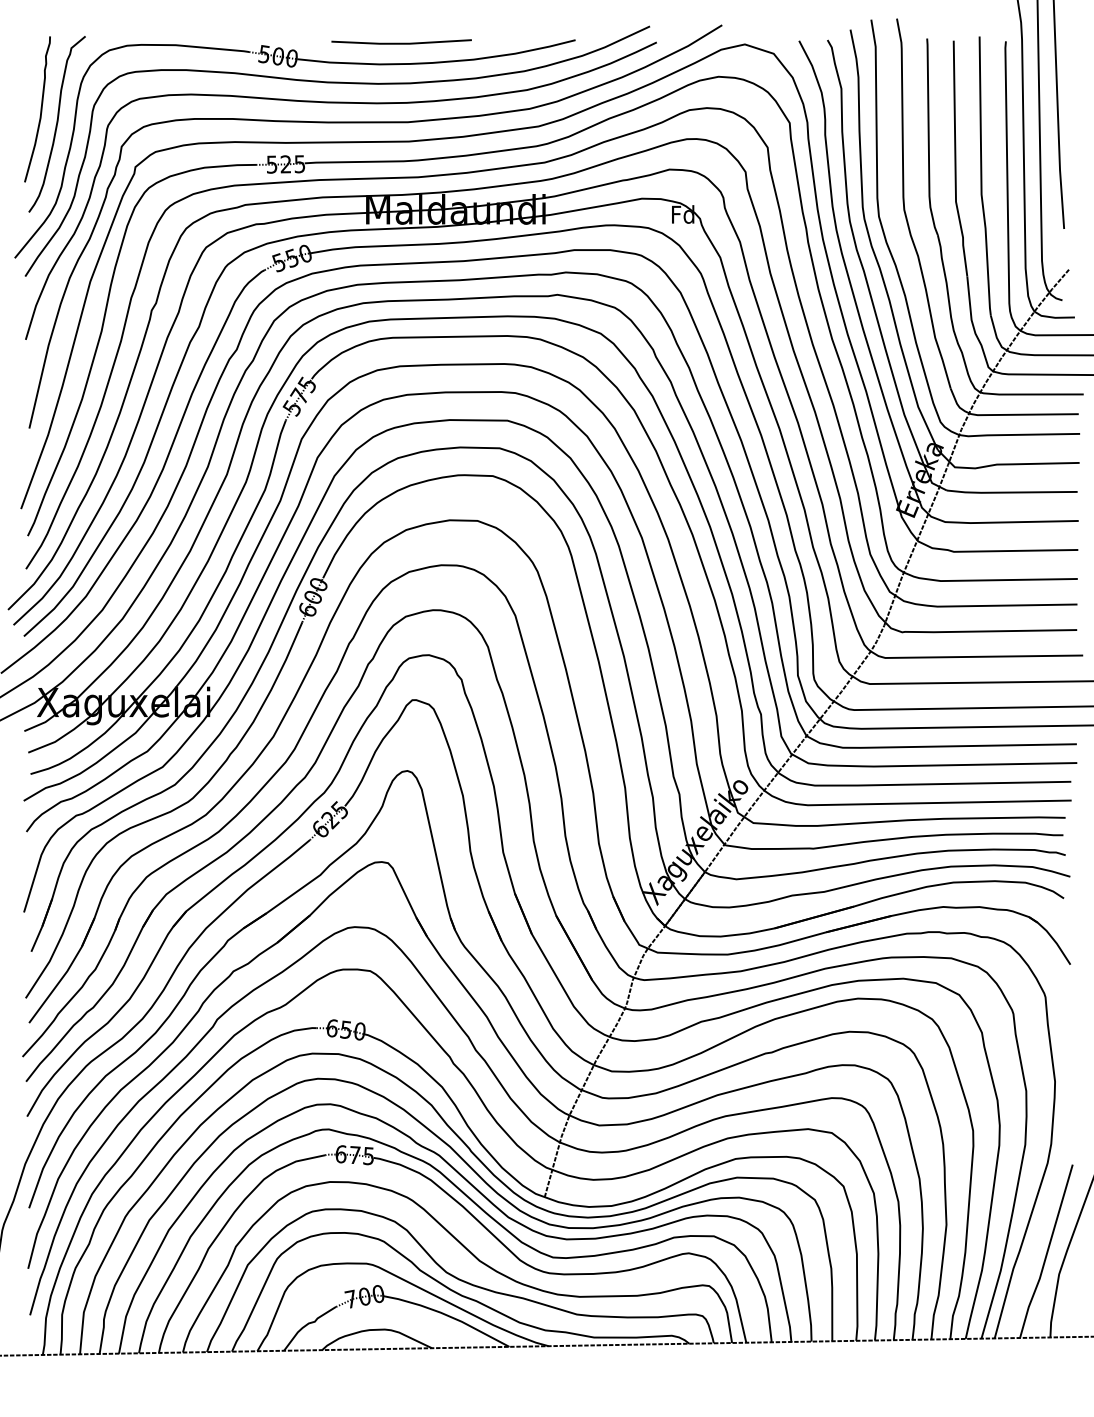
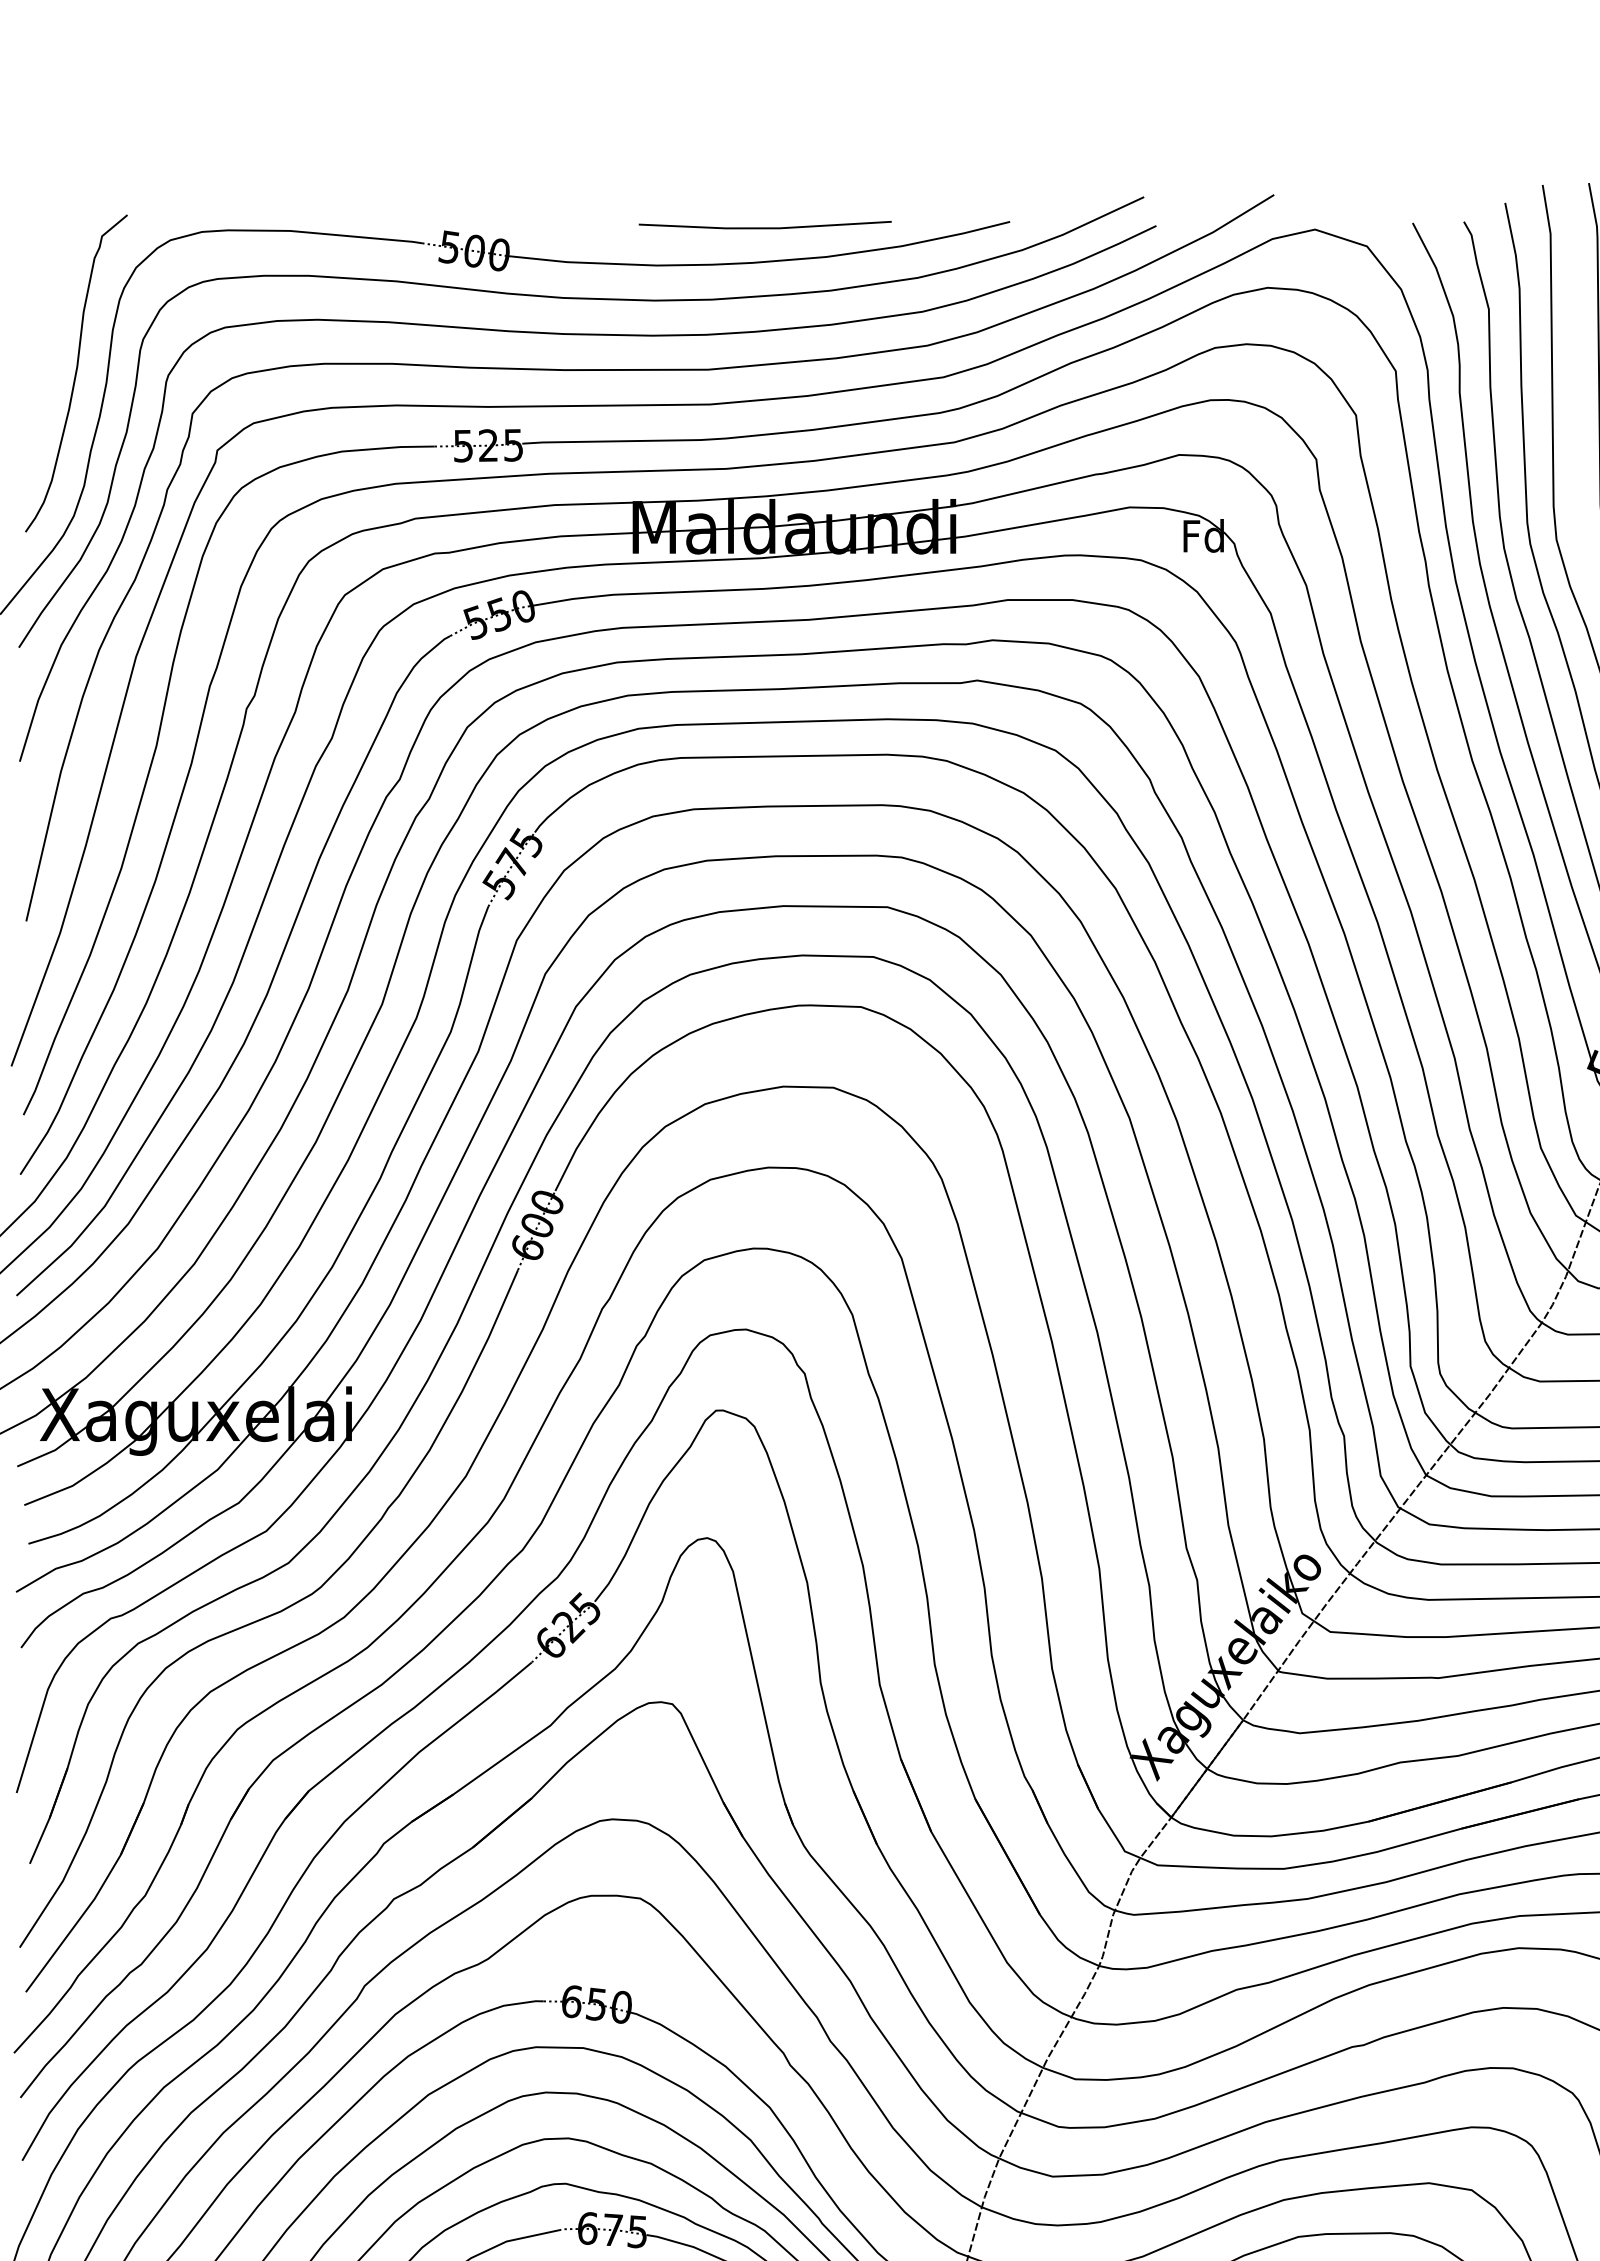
line: (401, 42) -> (764, 226), moved
curve: (40, 109) -> (46, 346), removed

